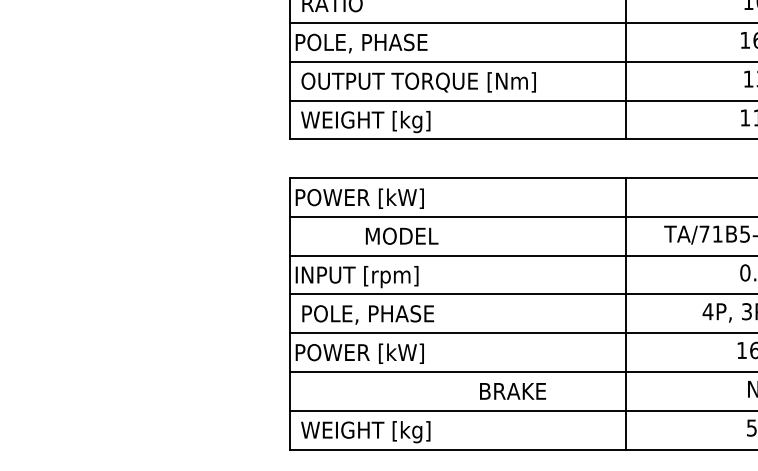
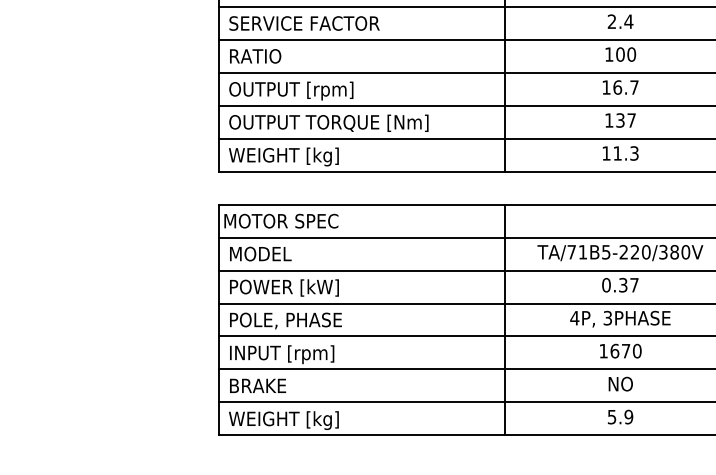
text: (371, 43) -> (288, 90), POLE, PHASE -> OUTPUT [rpm]
text: (364, 197) -> (282, 221), POWER [kW] -> MOTOR SPEC
text: (401, 235) -> (260, 253), moved
text: (362, 276) -> (281, 288), INPUT [rpm] -> POWER [kW]
text: (360, 354) -> (279, 354), POWER [kW] -> INPUT [rpm]
text: (513, 390) -> (258, 385), moved

